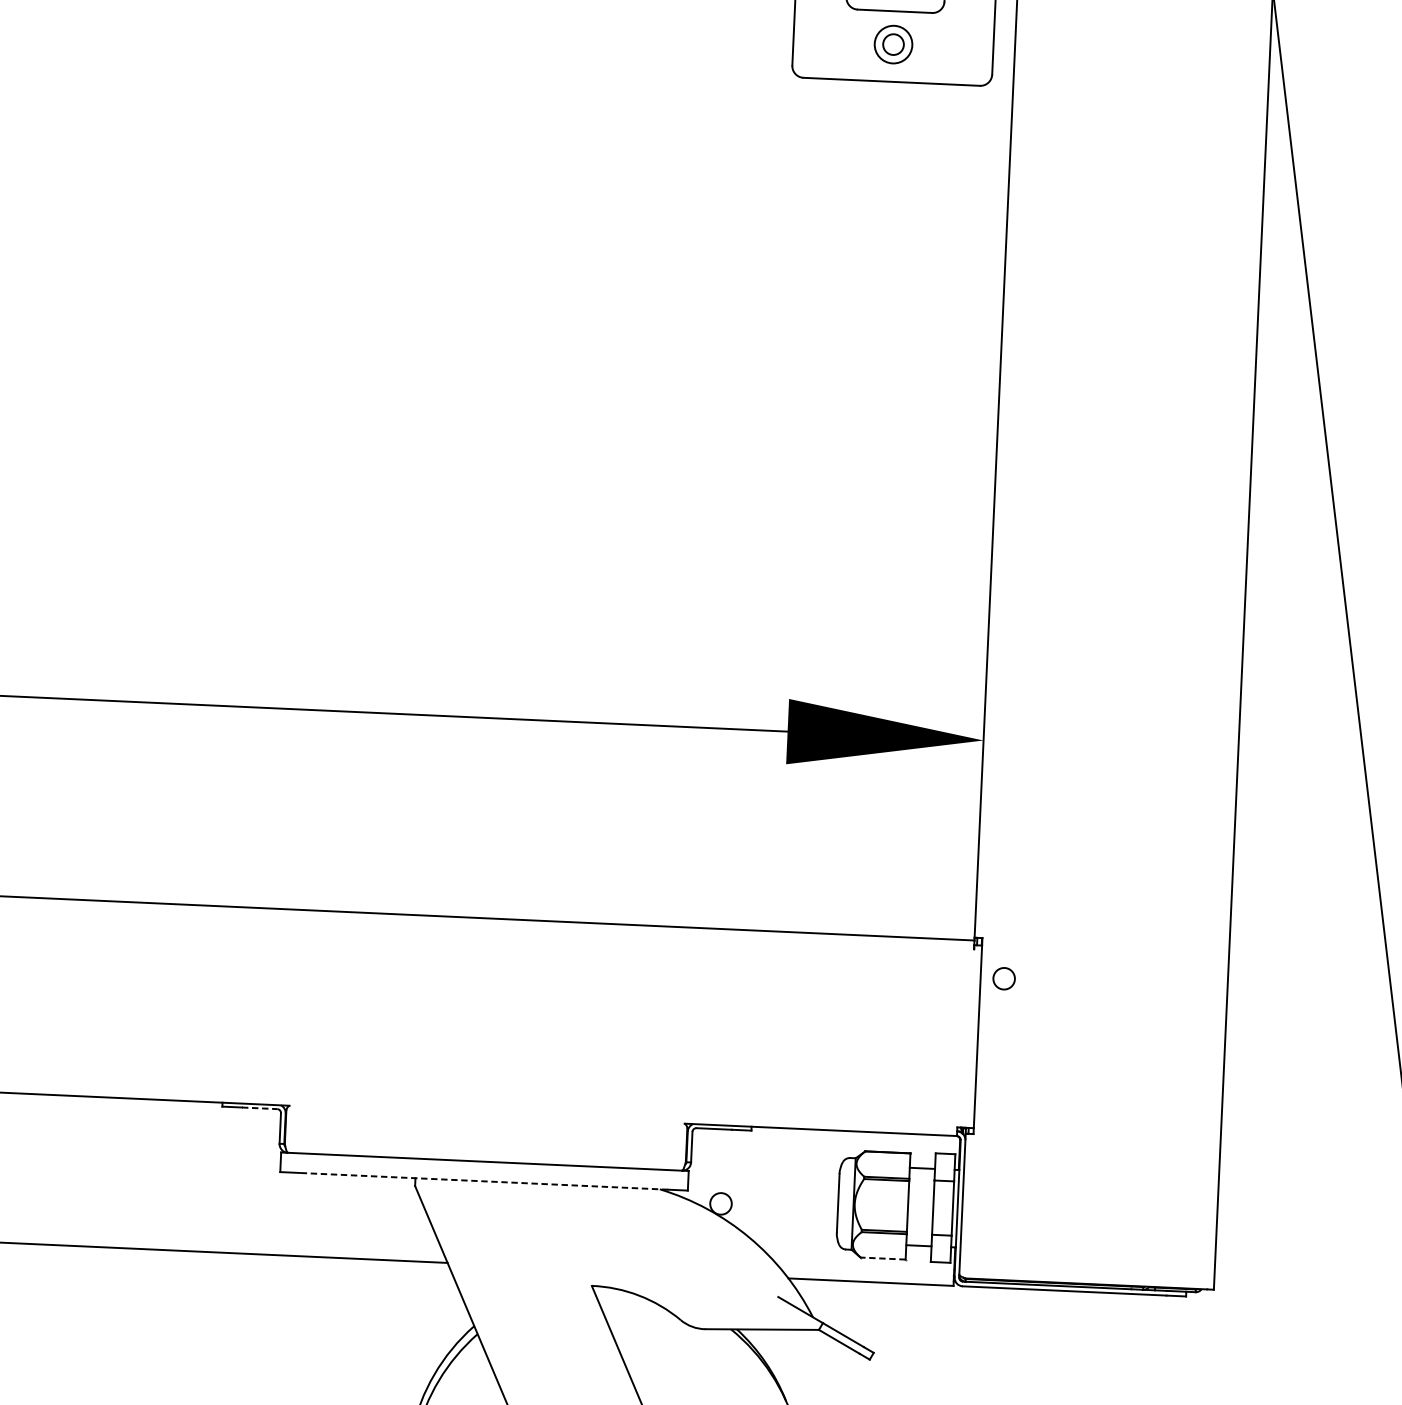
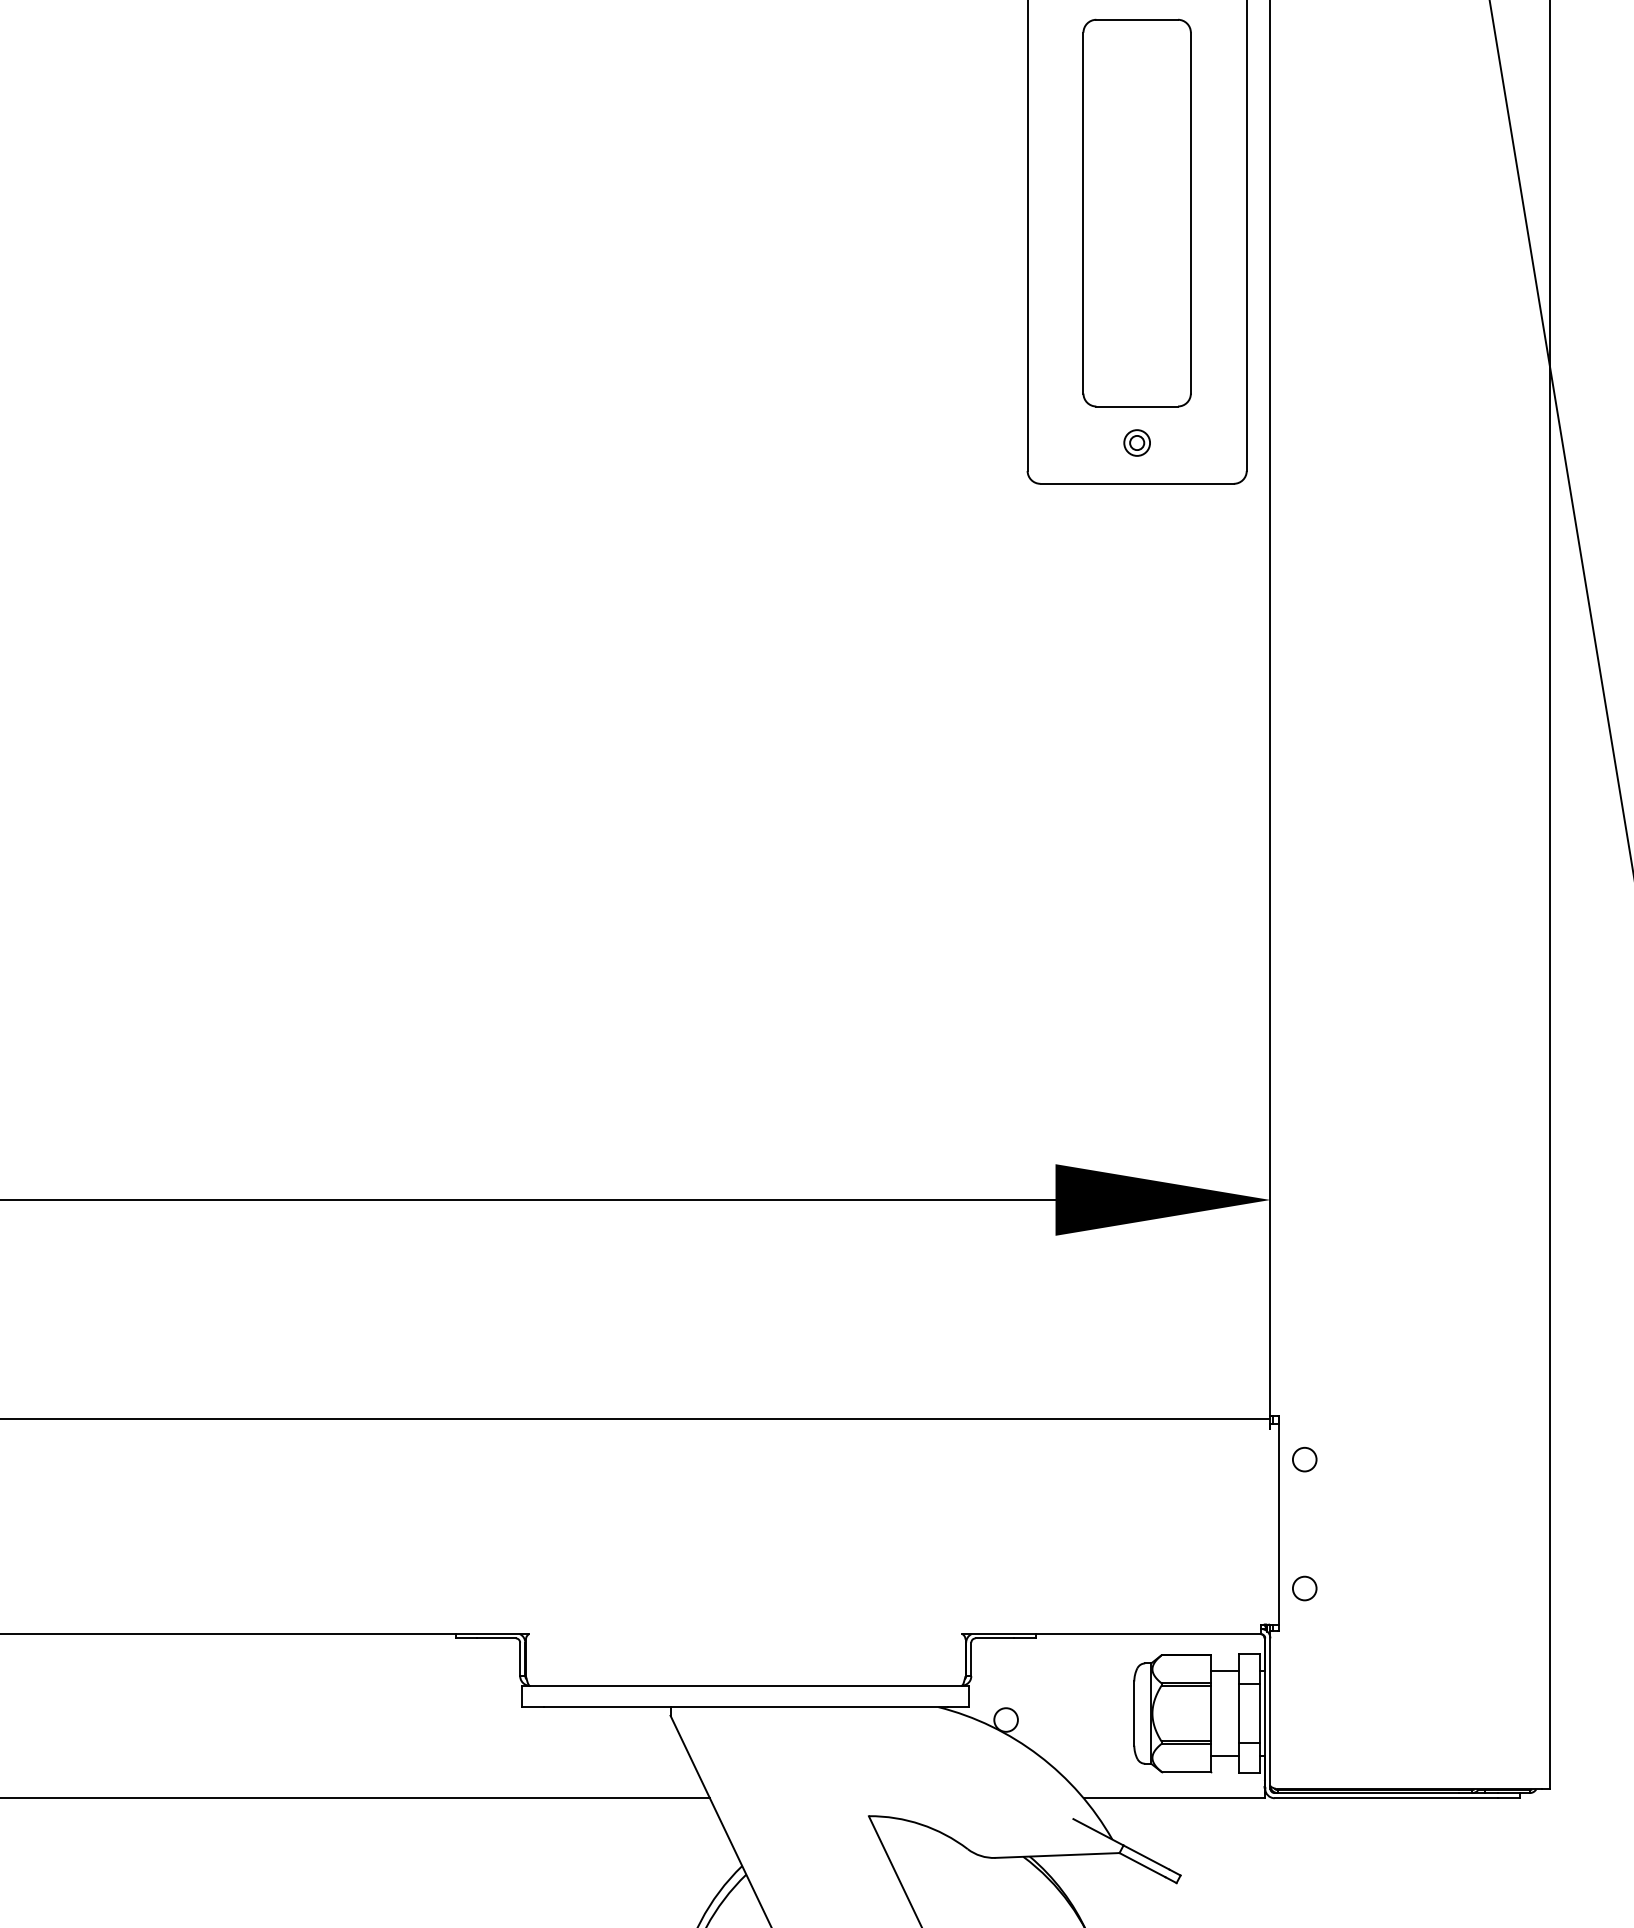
part: (892, 44) -> (1136, 442), size x0.62
circle: (998, 1096) -> (1304, 1588), added
line: (260, 1108) -> (497, 1638), dashed -> solid
line: (483, 1181) -> (745, 1707), dashed -> solid
line: (883, 1258) -> (1186, 1771), dashed -> solid

